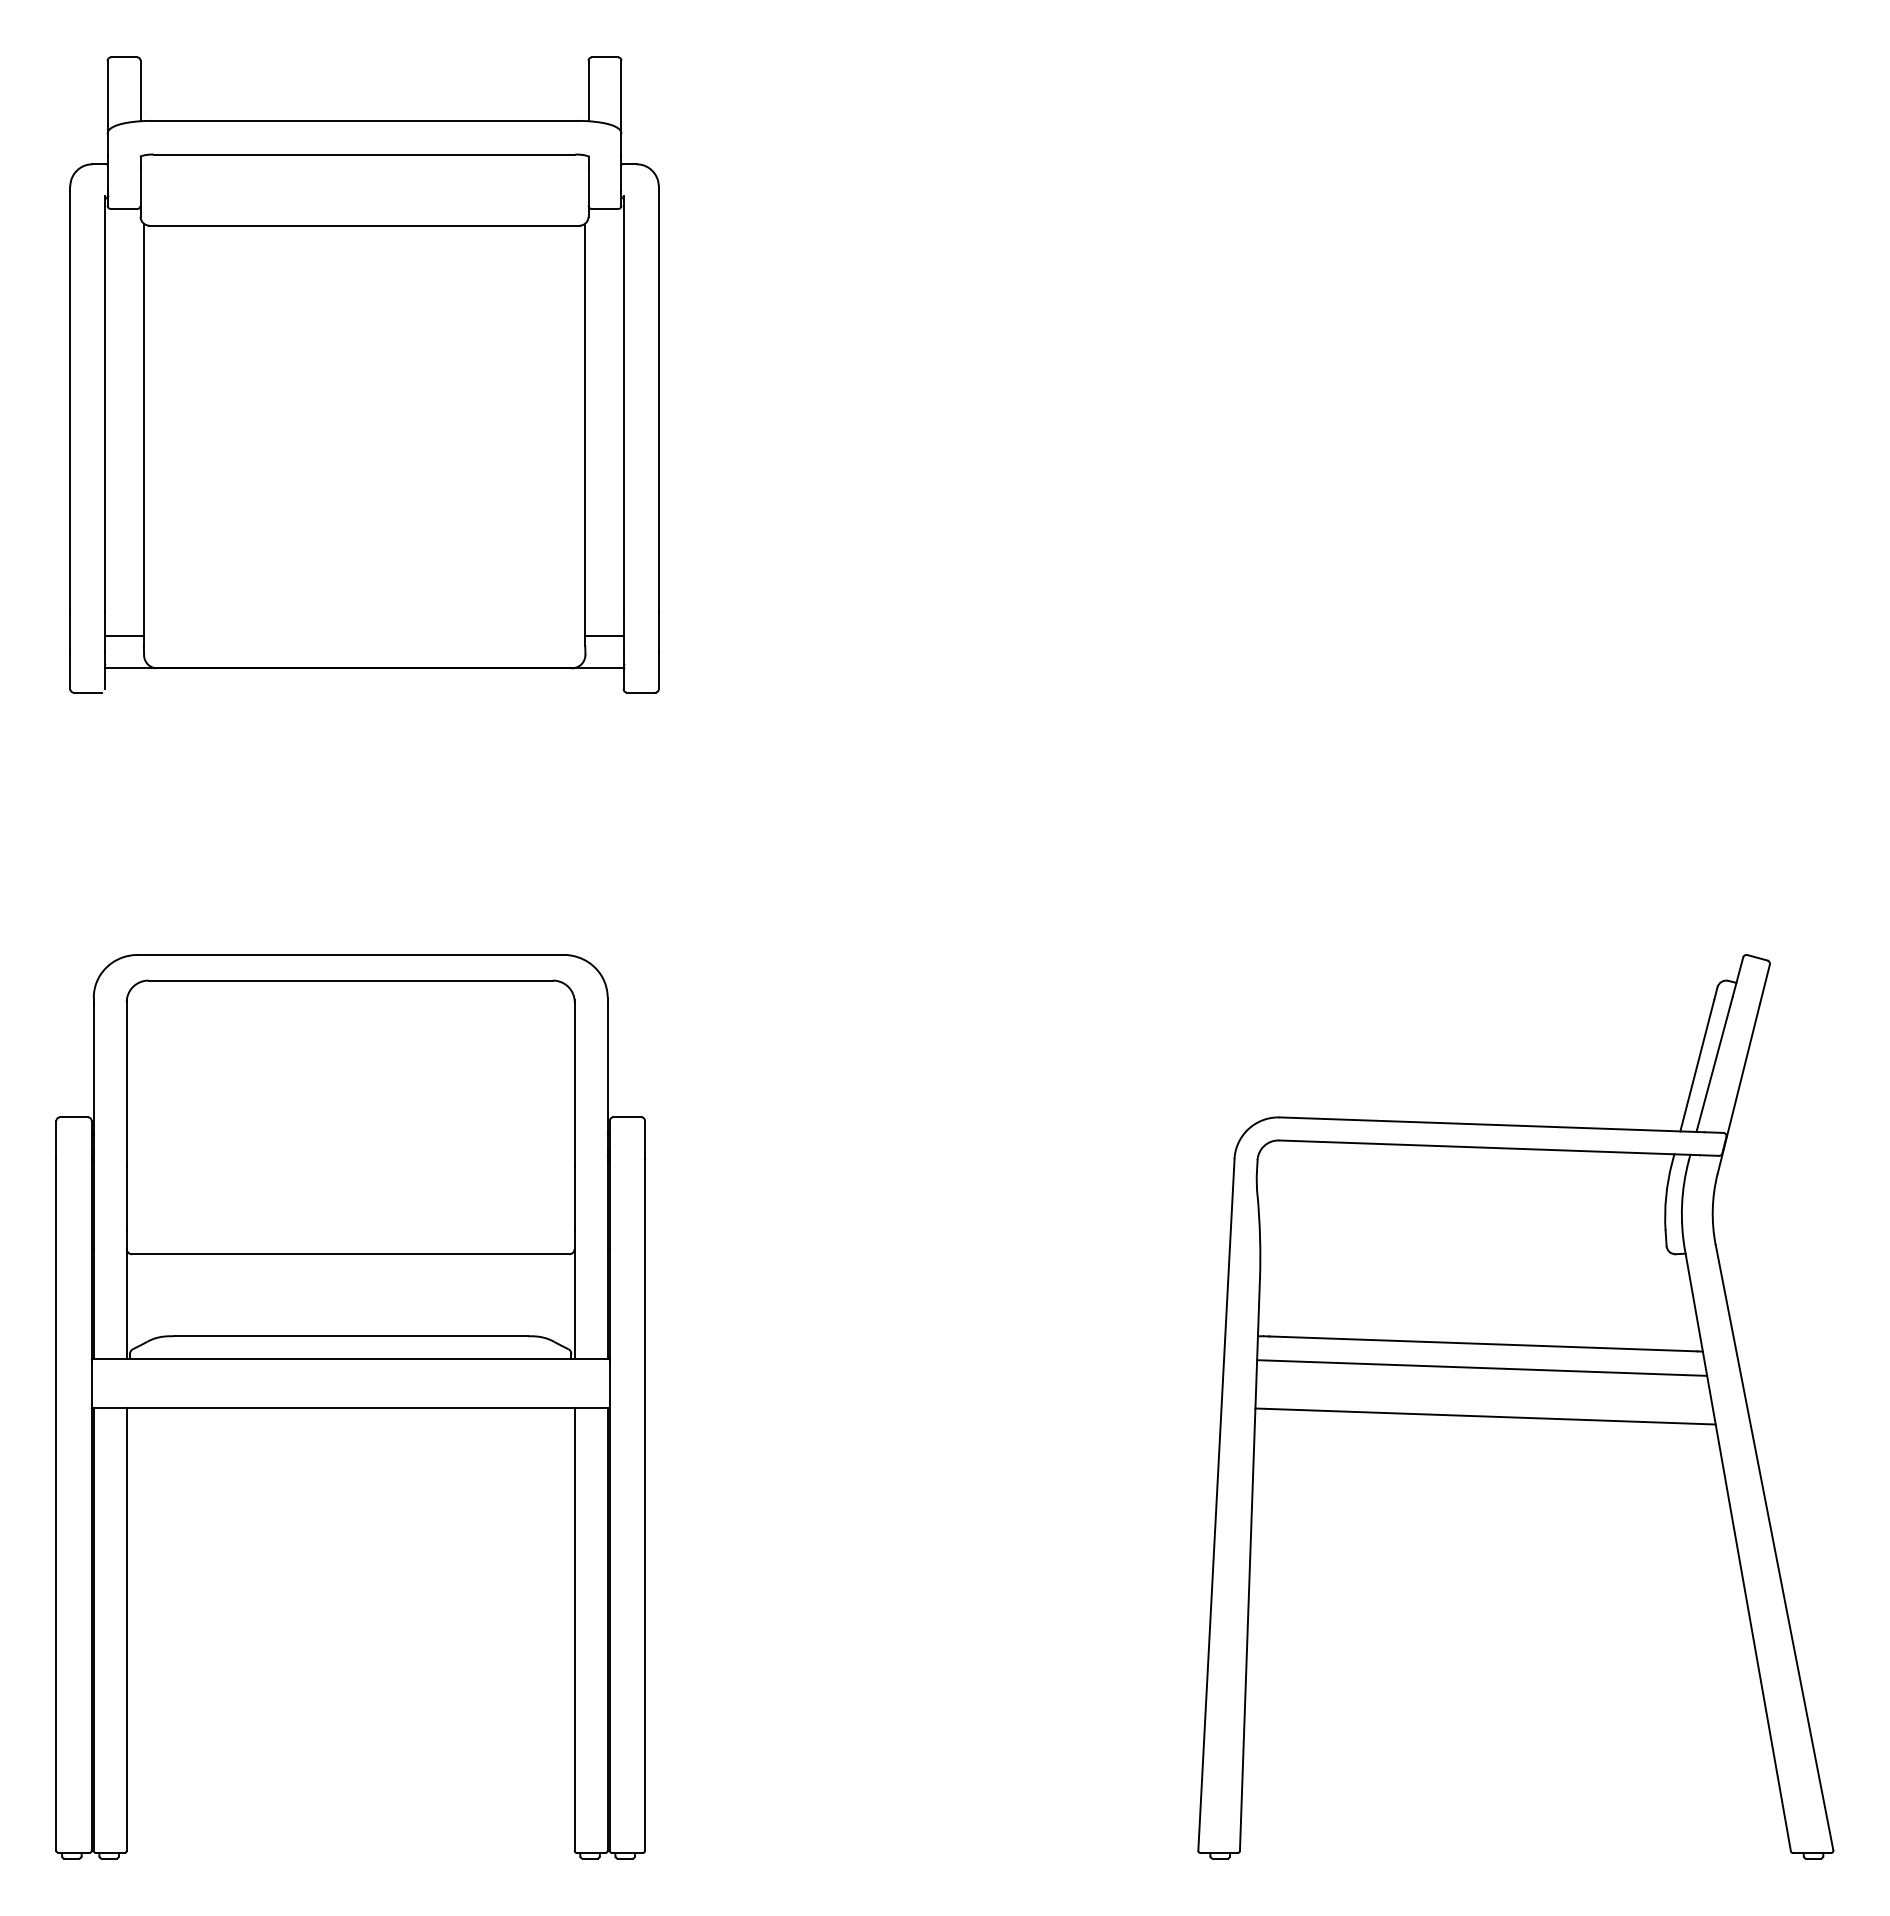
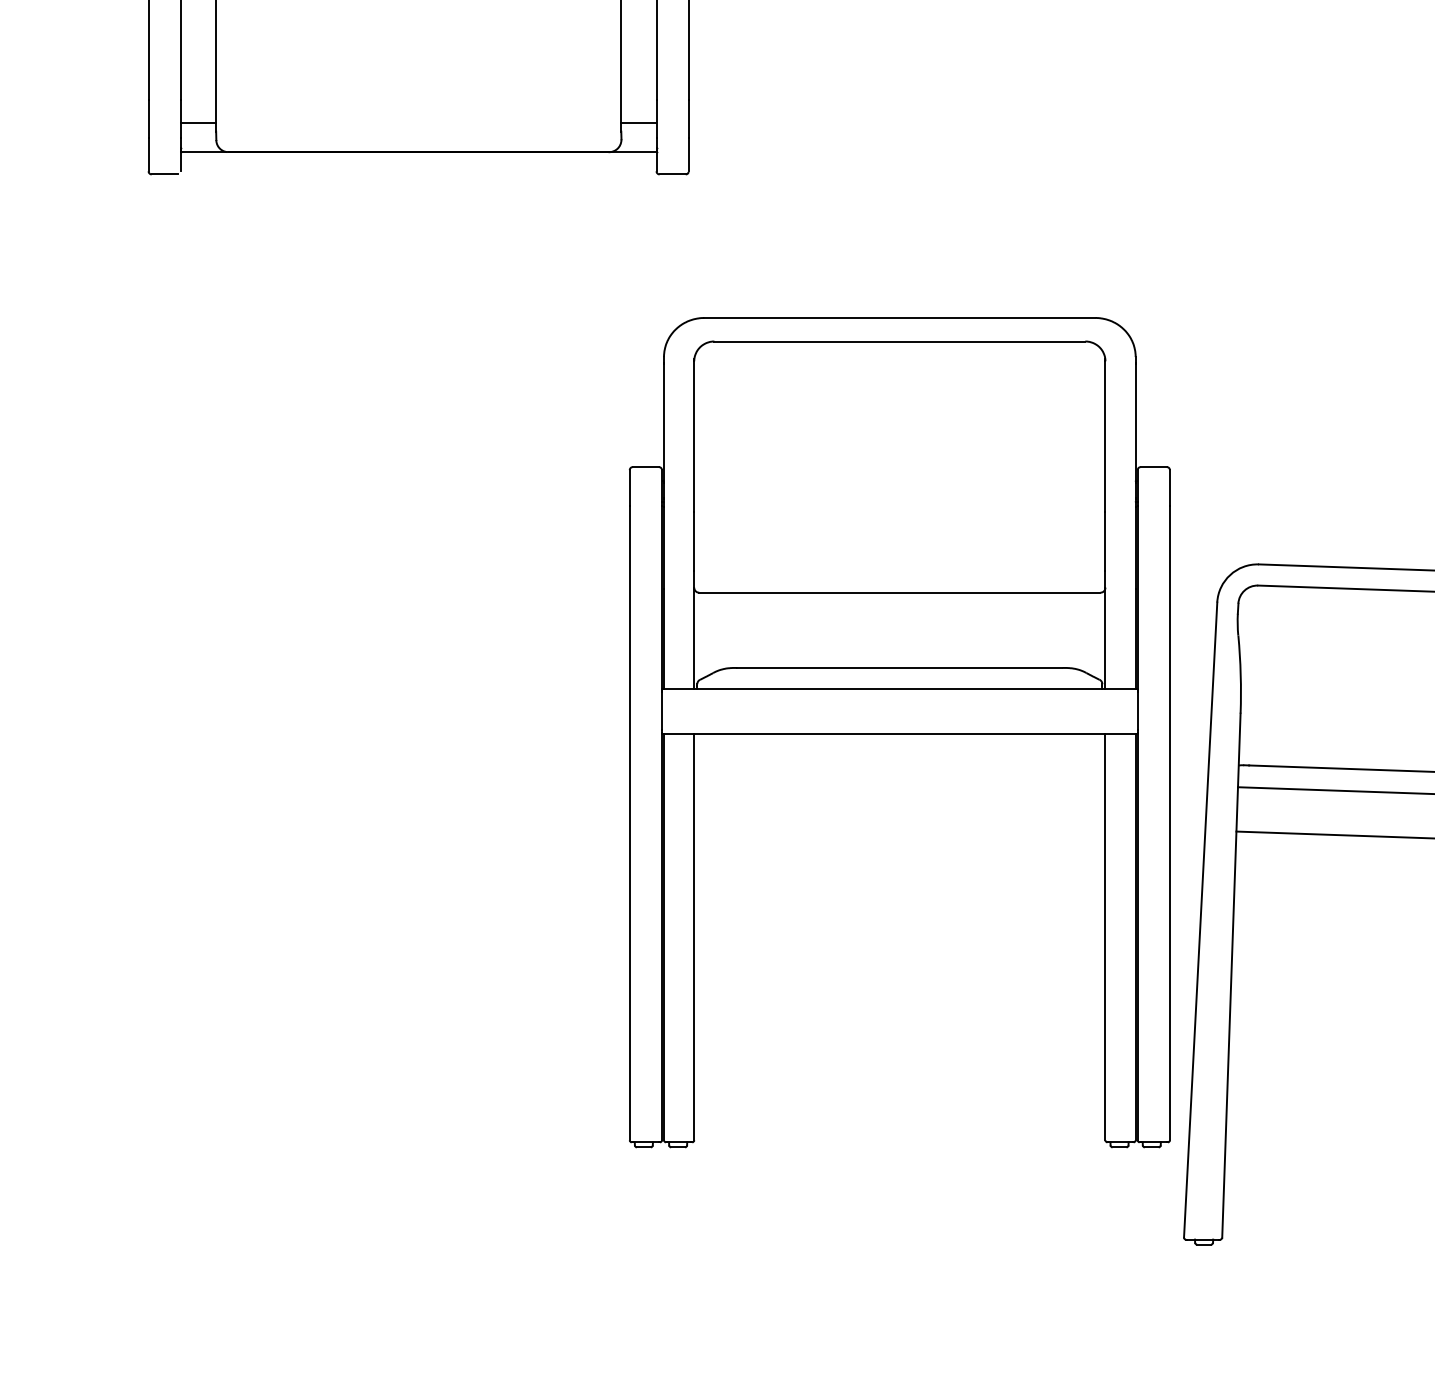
part: (350, 1406) -> (899, 732), moved

